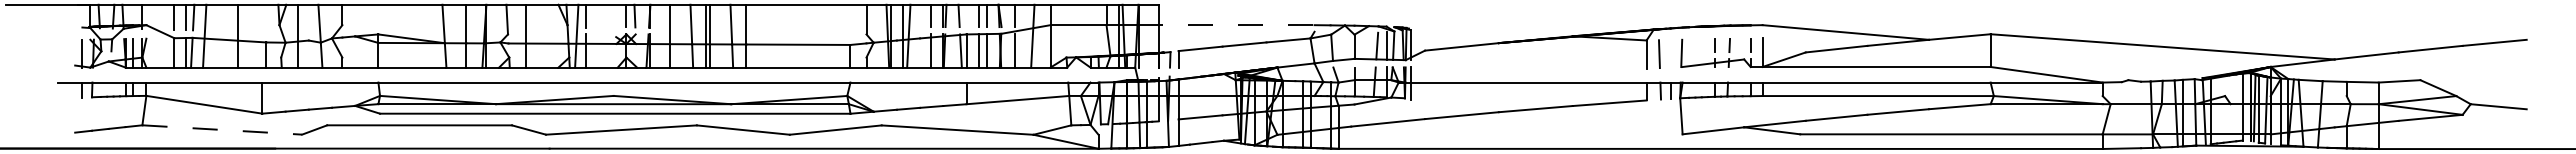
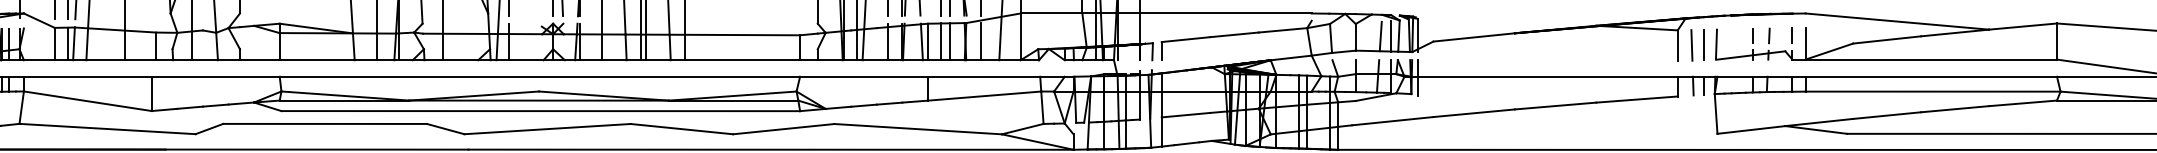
line: (1226, 25) -> (1214, 13), dashed -> solid
line: (1670, 53) -> (1704, 44), added
line: (222, 129) -> (107, 128), dashed -> solid

